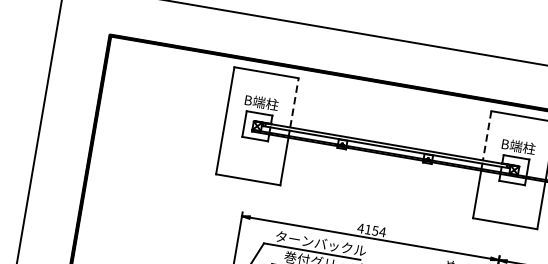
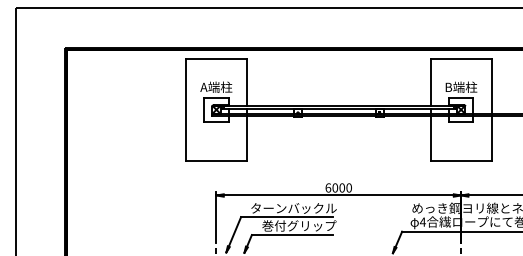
text: (261, 101) -> (216, 86), B端柱 -> A端柱
line: (295, 102) -> (247, 81), dashed -> solid
line: (487, 135) -> (430, 82), dashed -> solid
text: (371, 229) -> (338, 187), 4154 -> 6000

